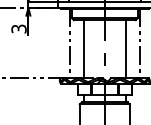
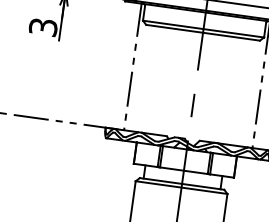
line: (83, 49) -> (156, 81), removed
line: (125, 49) -> (233, 91), removed

